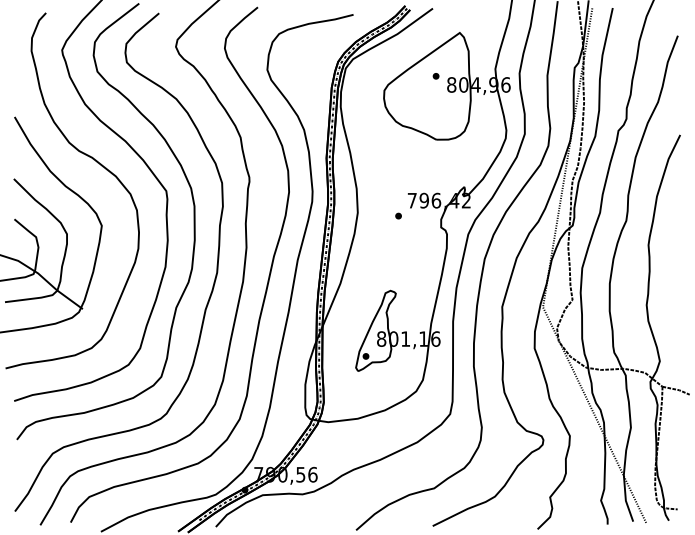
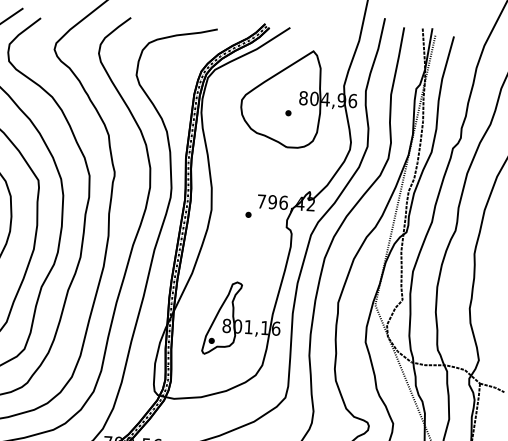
part: (435, 76) -> (287, 113), moved

